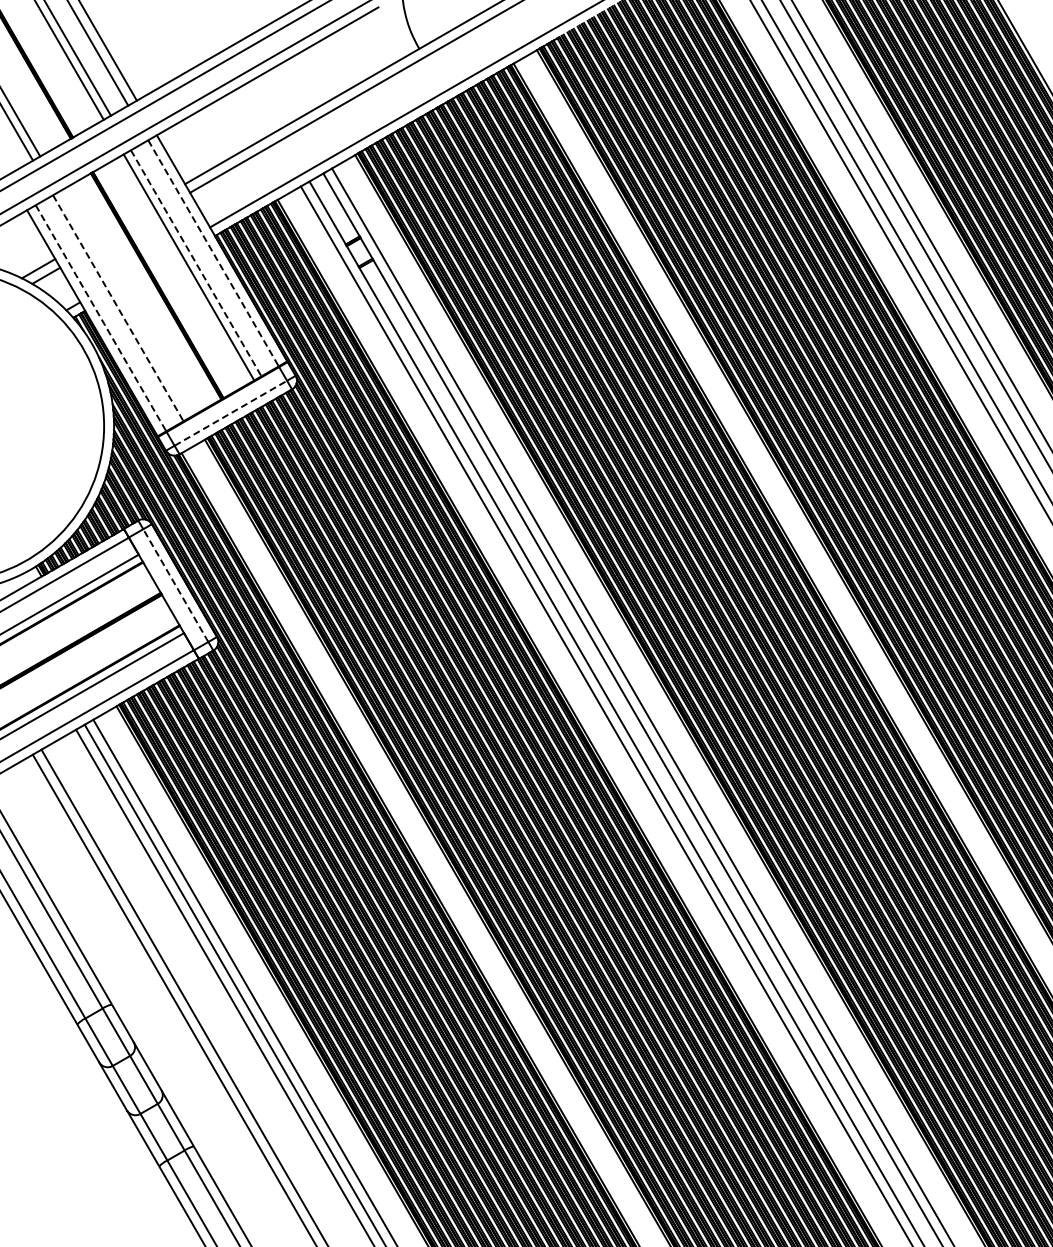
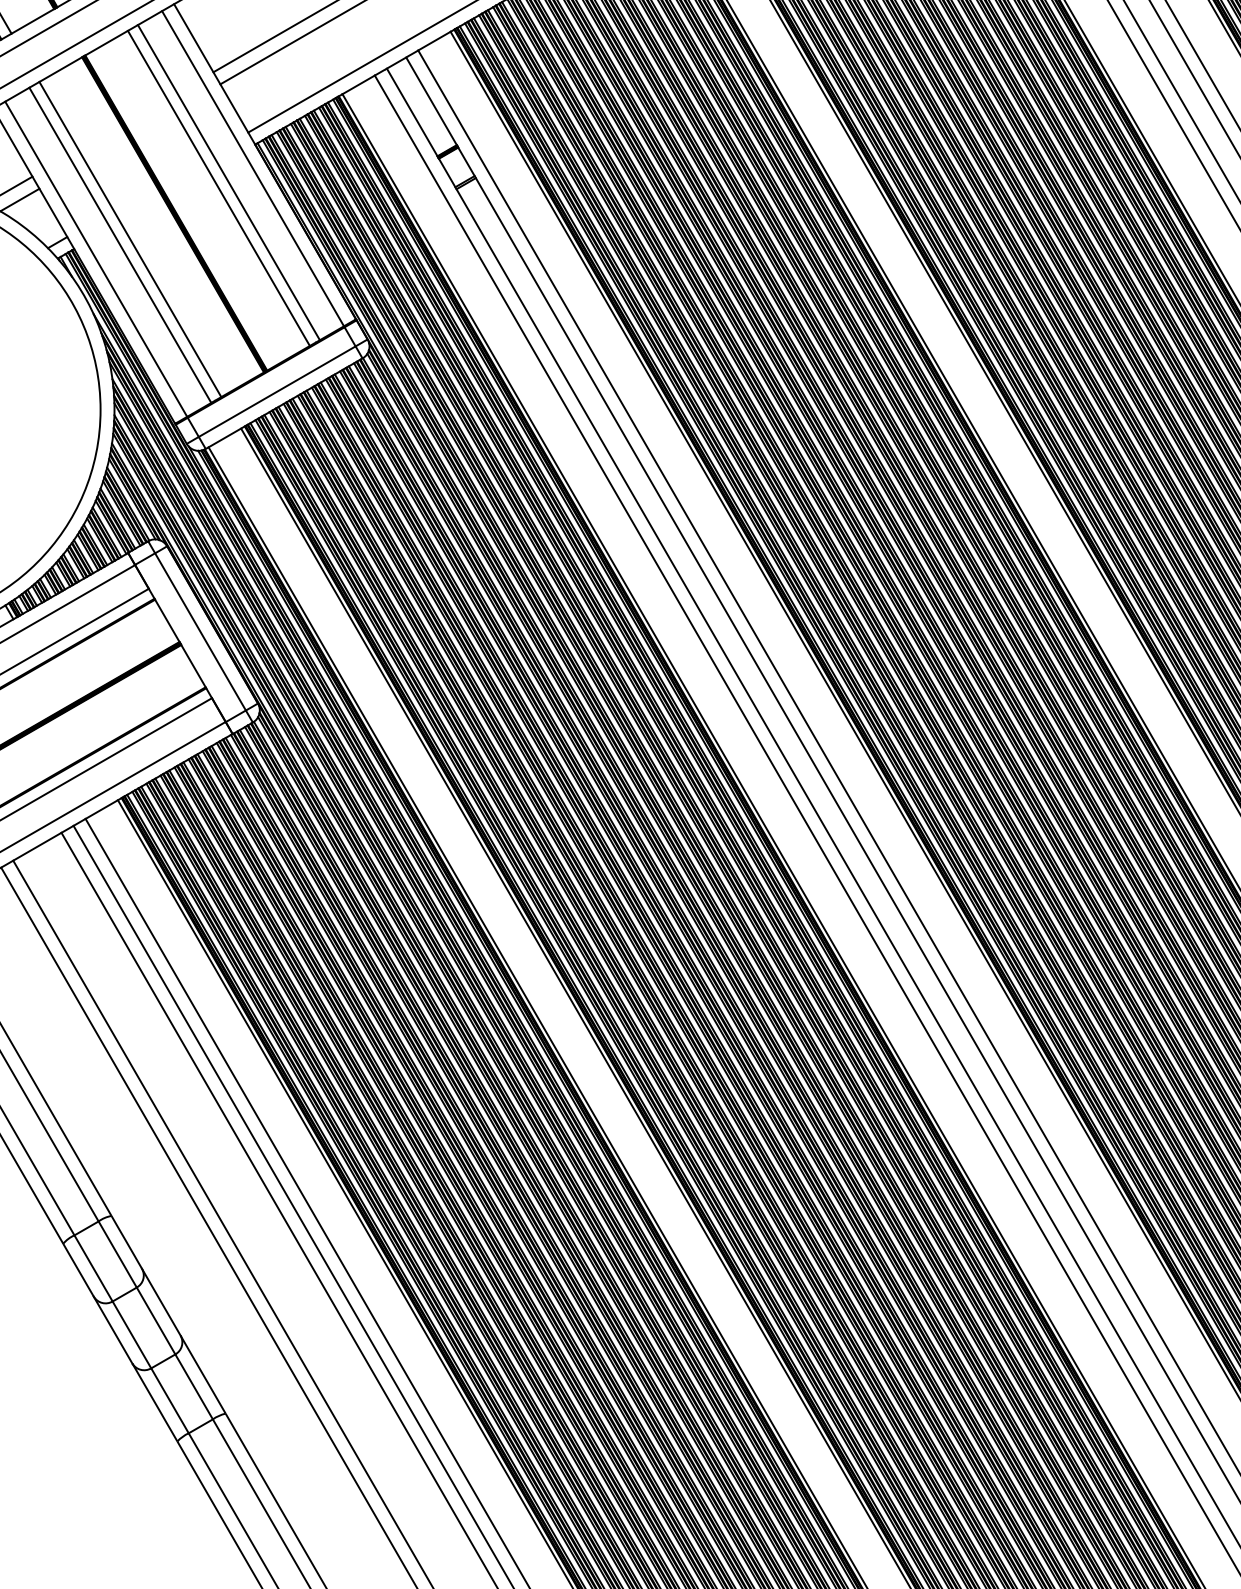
line: (213, 253) -> (253, 168), dashed -> solid
line: (196, 263) -> (229, 182), dashed -> solid
line: (125, 304) -> (130, 240), added
line: (118, 308) -> (120, 245), dashed -> solid
line: (101, 318) -> (96, 259), dashed -> solid
line: (230, 413) -> (276, 391), dashed -> solid
line: (175, 585) -> (200, 631), dashed -> solid

